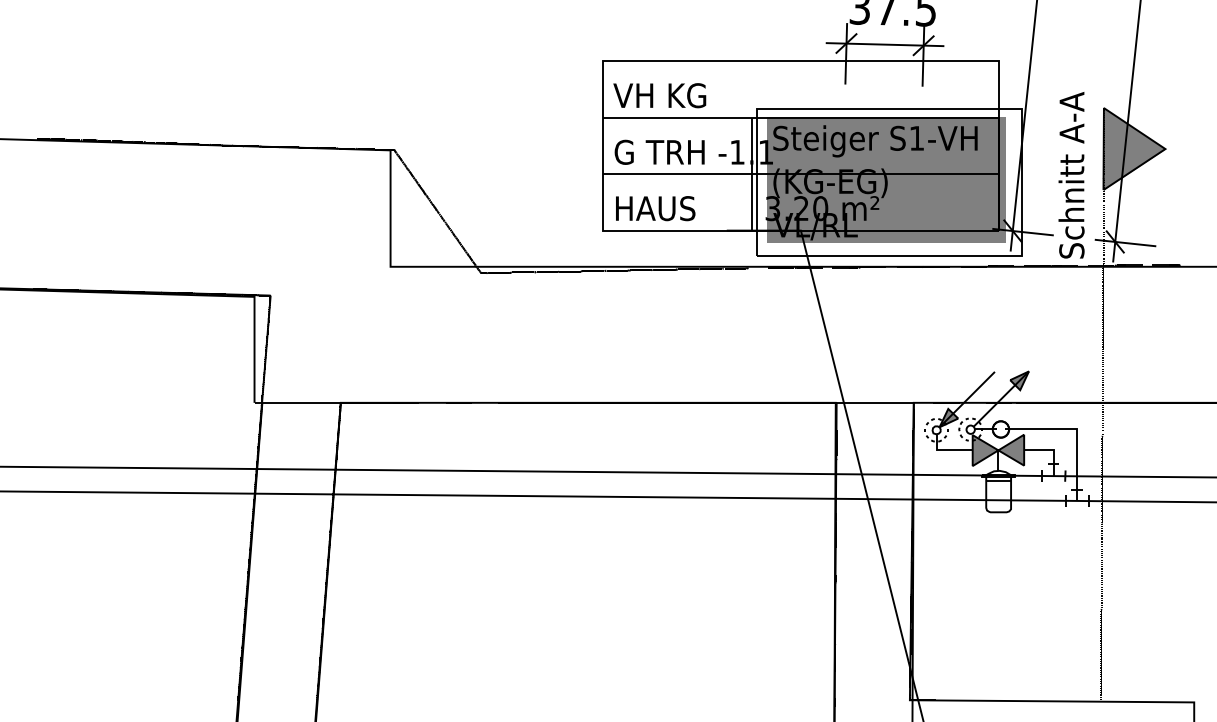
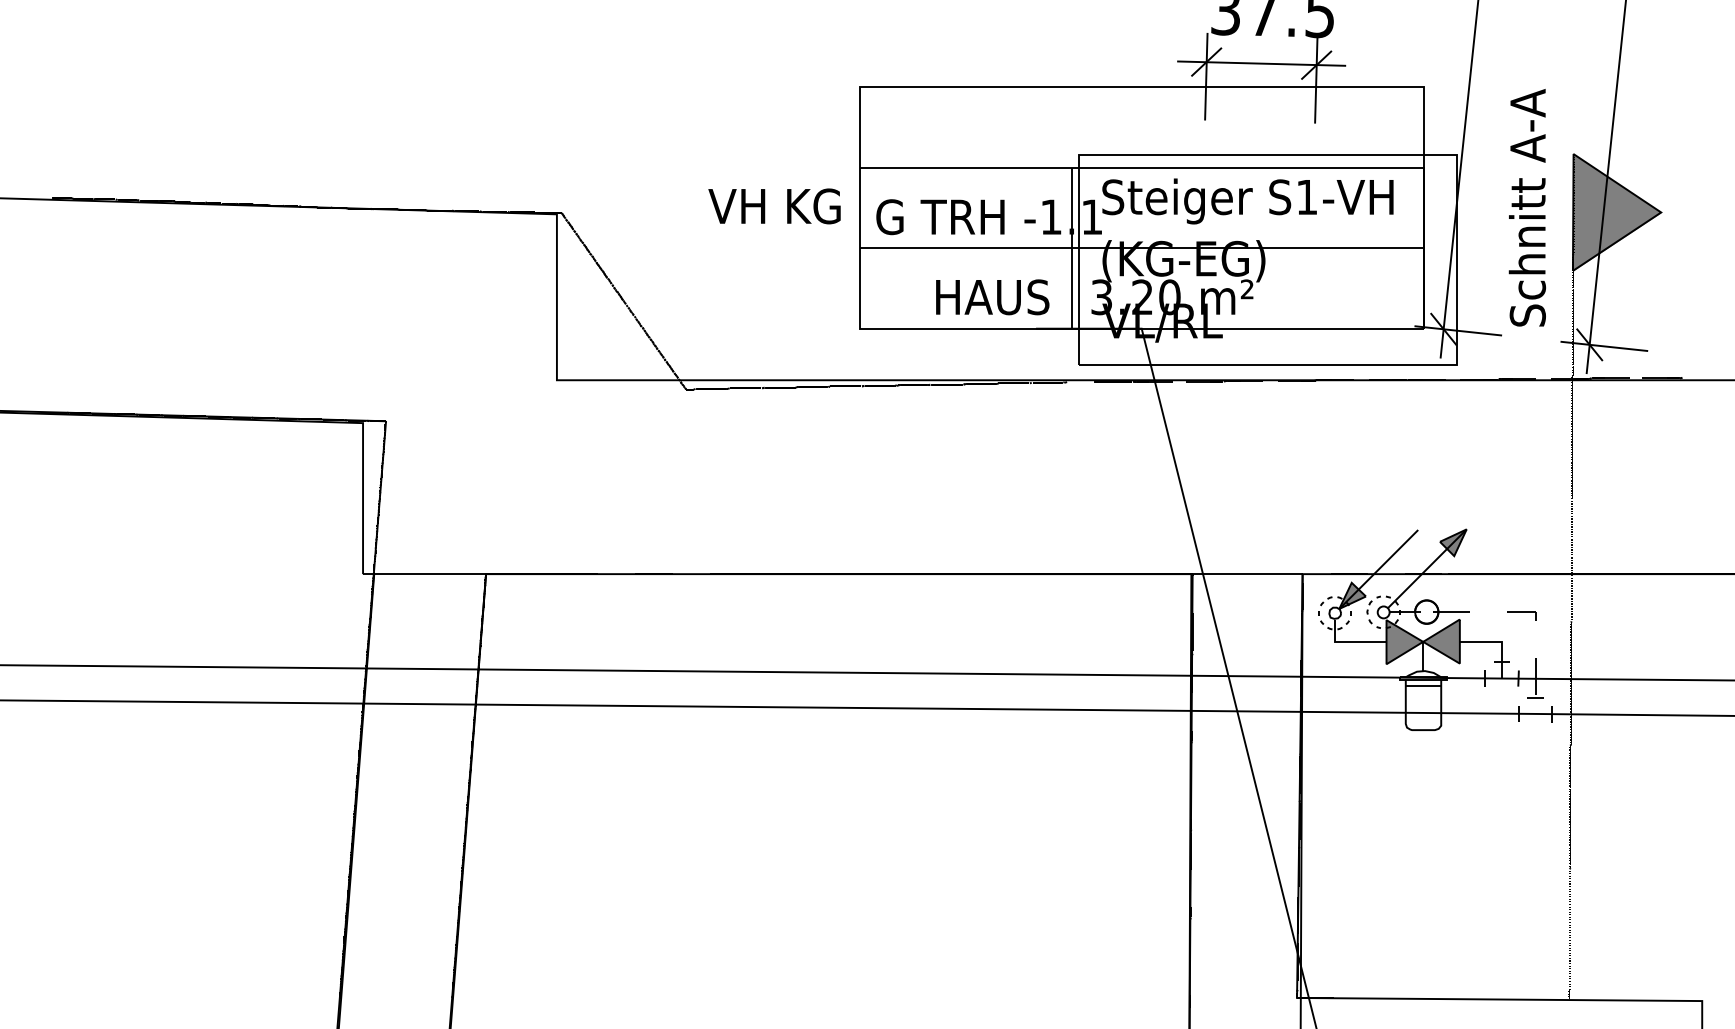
text: (659, 95) -> (774, 206), moved
text: (1070, 175) -> (1526, 207), moved
fill: (886, 179) -> (1263, 256), removed
text: (655, 208) -> (992, 297), moved
line: (1077, 429) -> (1535, 612), solid -> dashed

